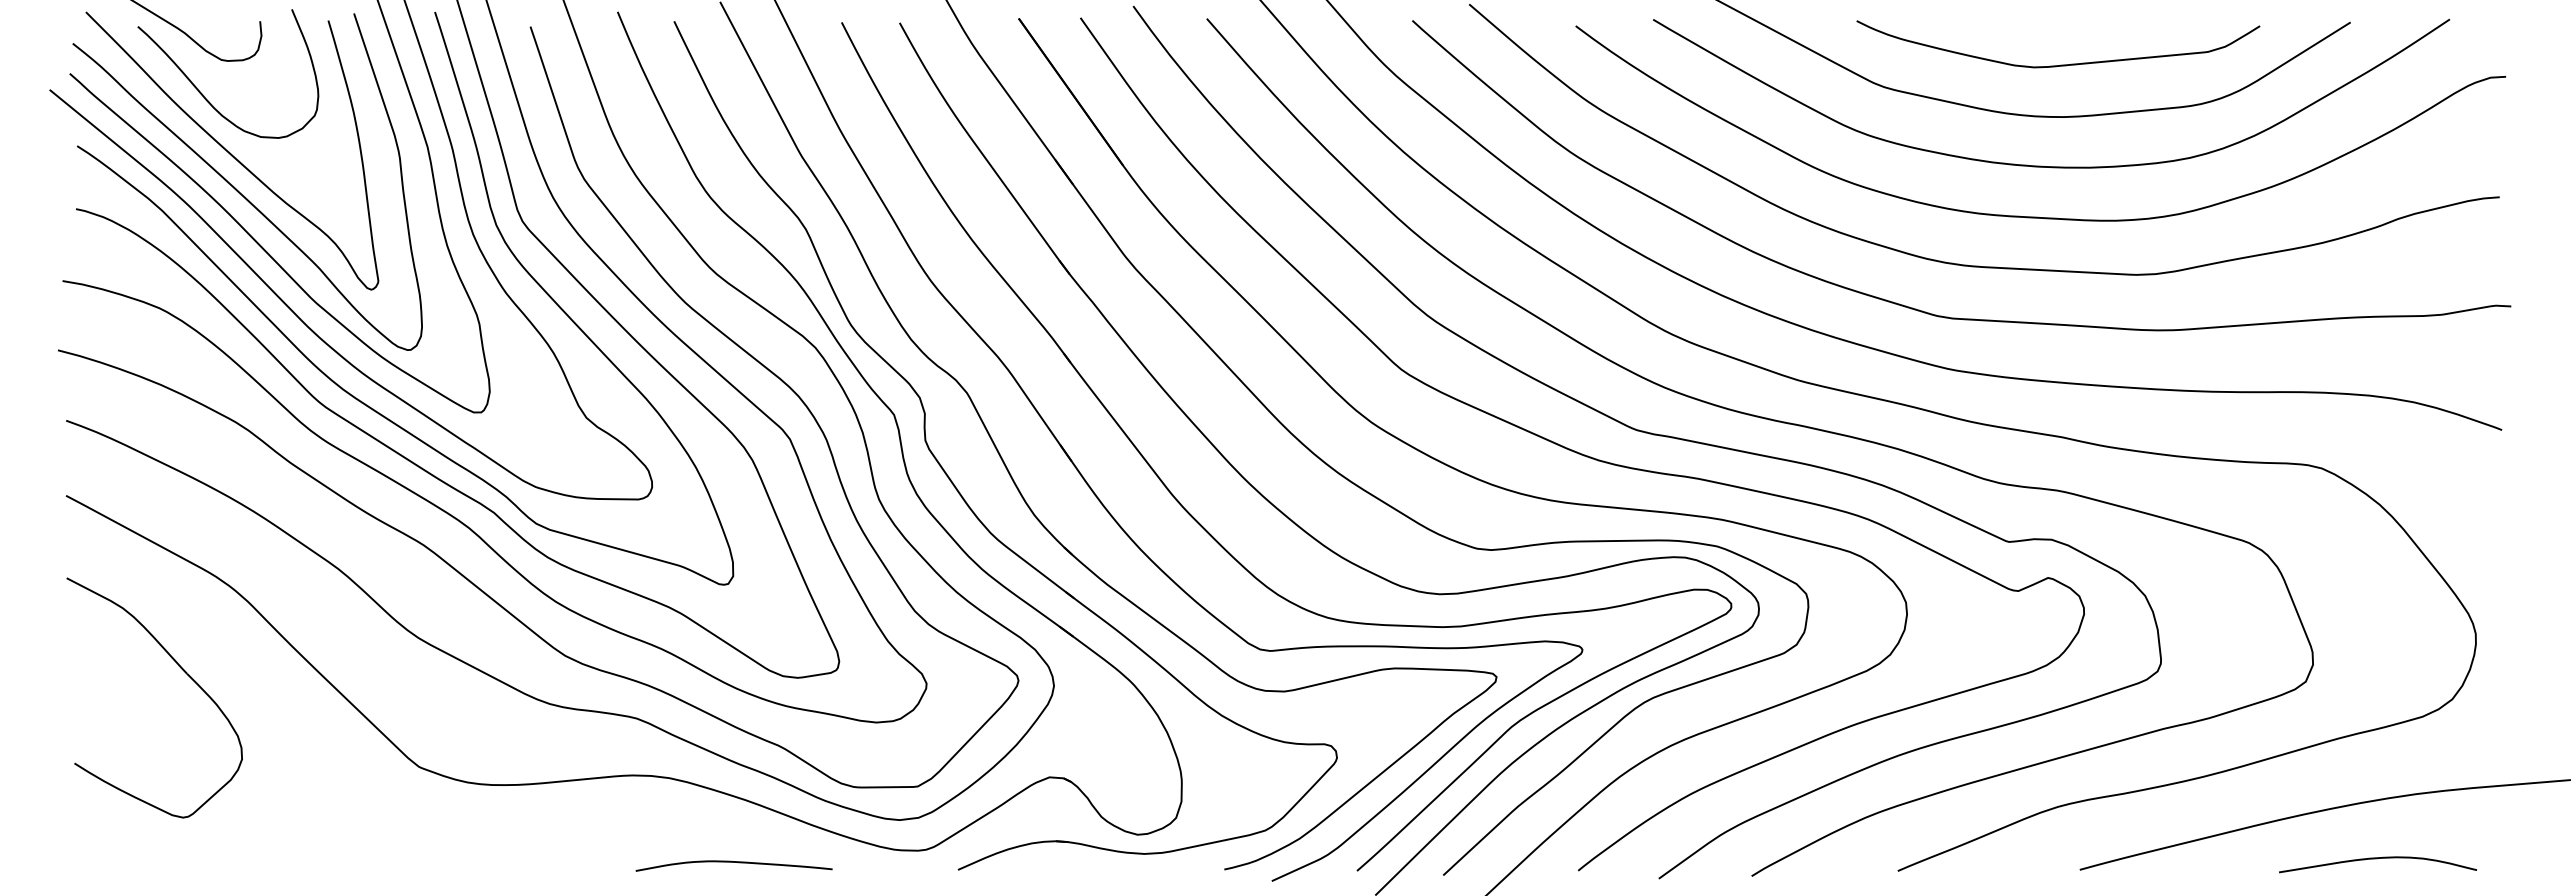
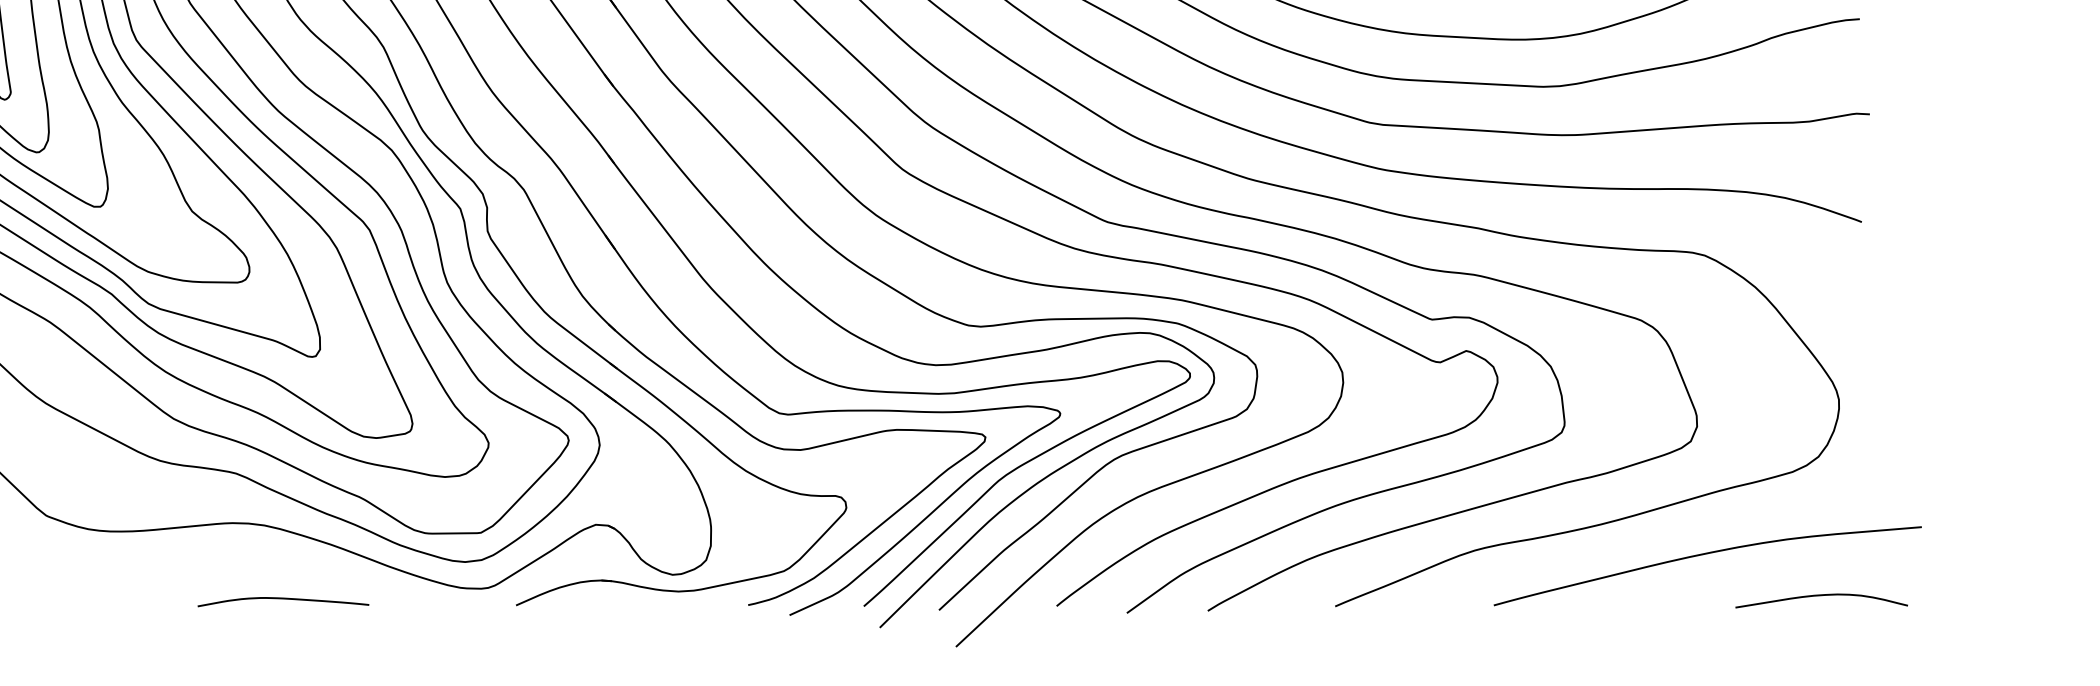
curve: (2377, 859) -> (1821, 596), moved
curve: (733, 862) -> (282, 599), moved

